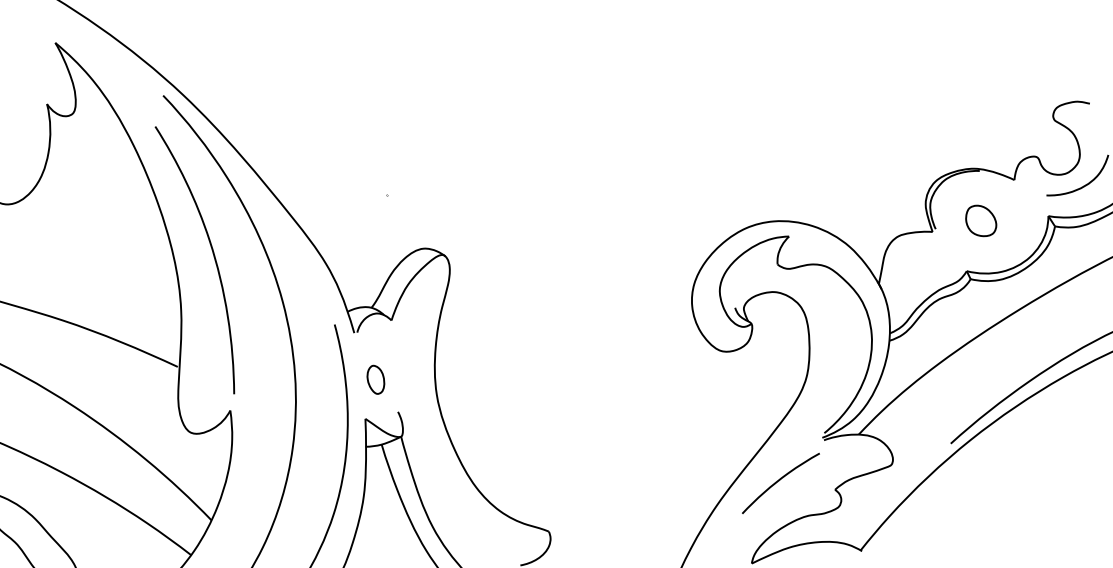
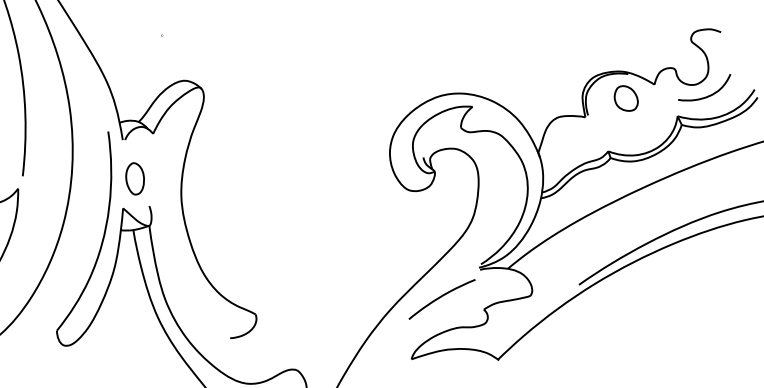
part: (981, 220) -> (626, 98), moved
part: (375, 379) -> (134, 178), size x1.4

